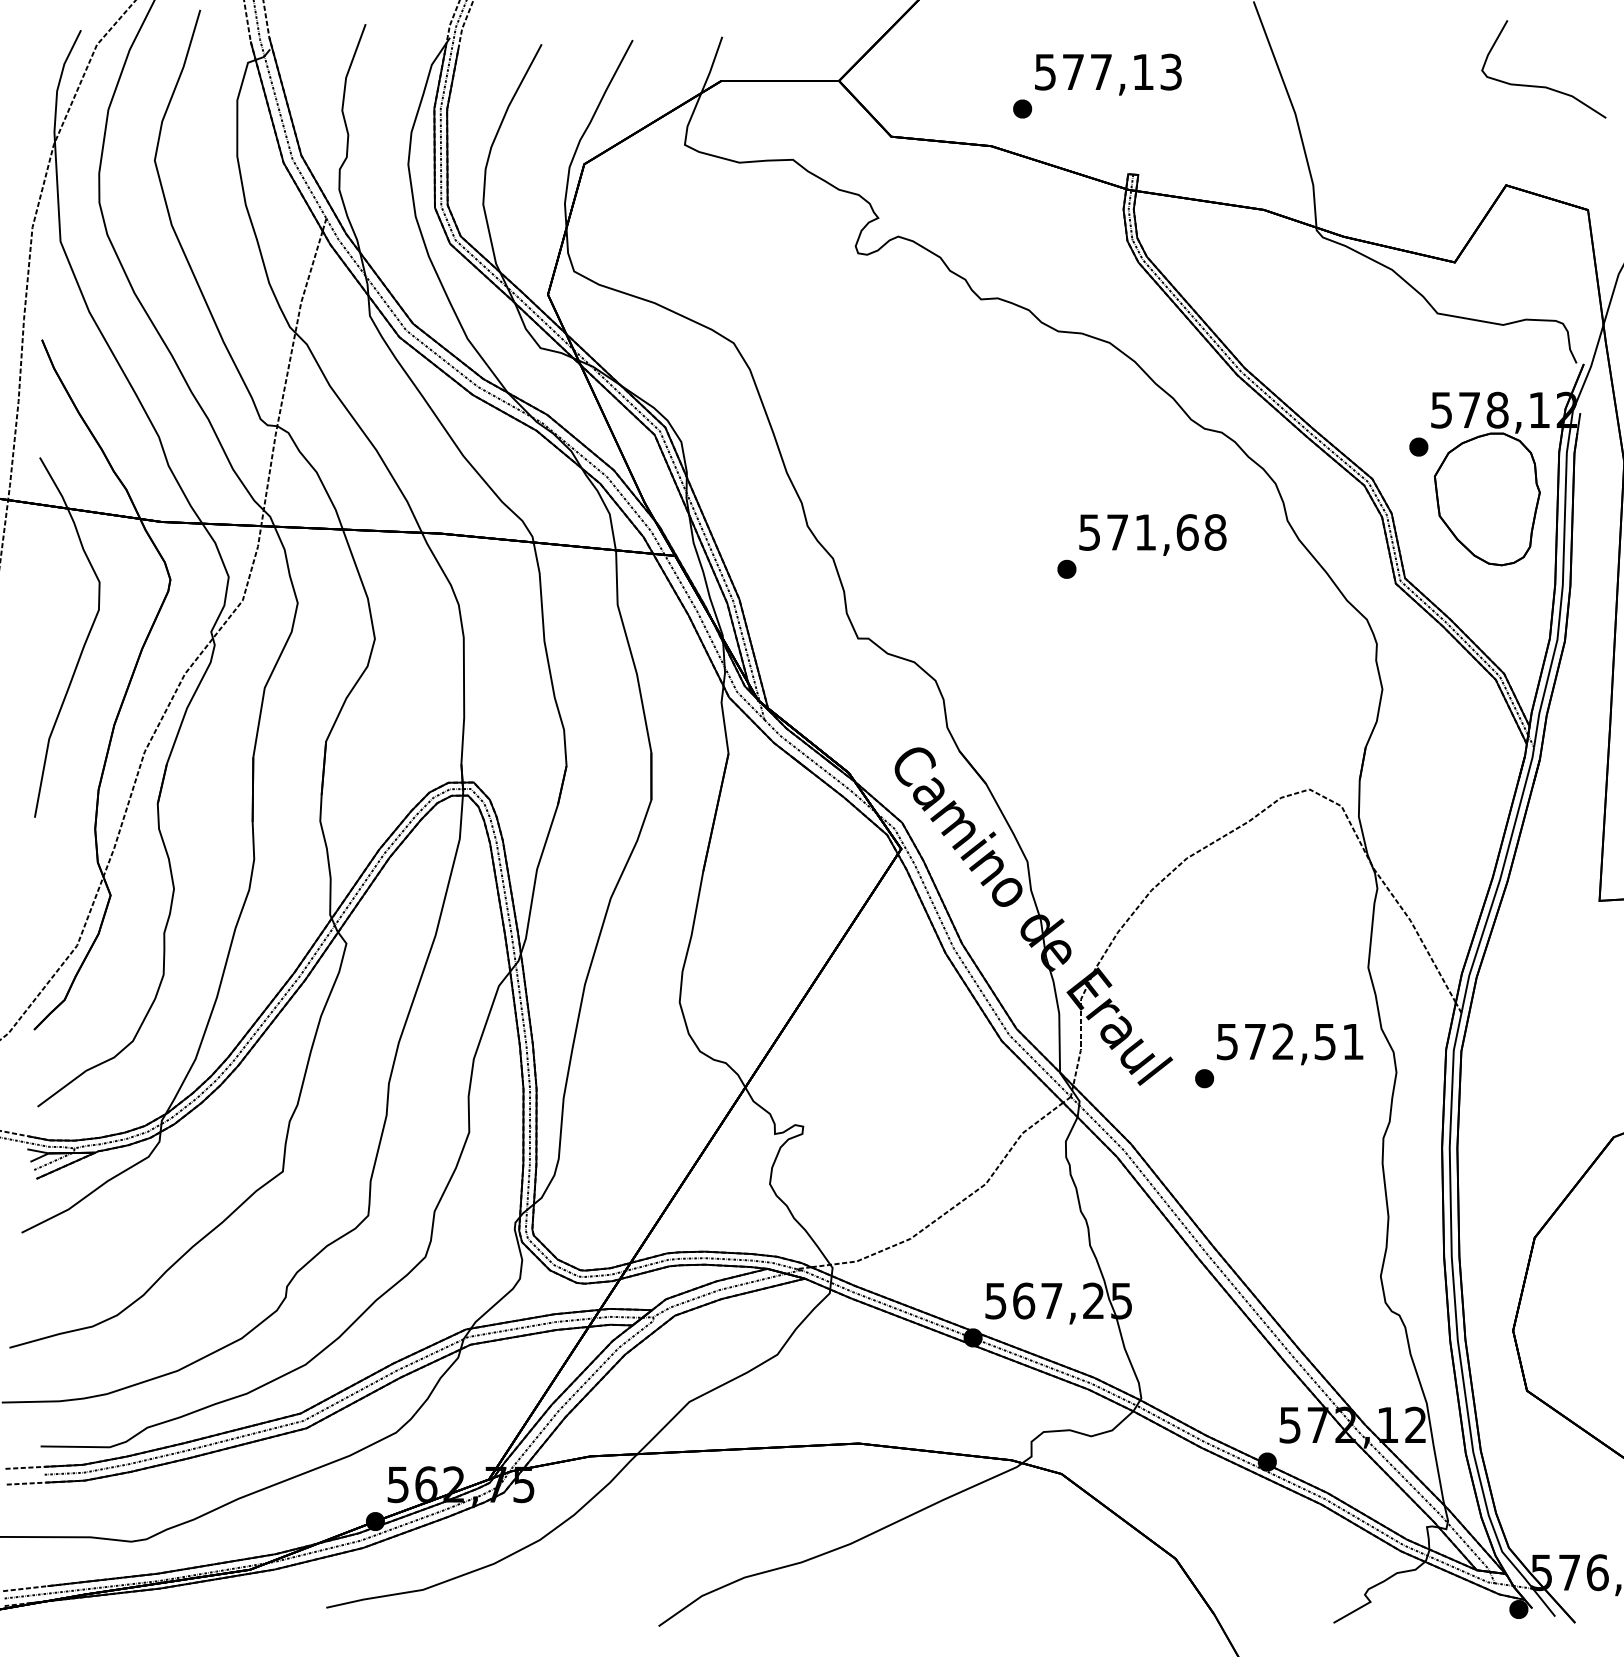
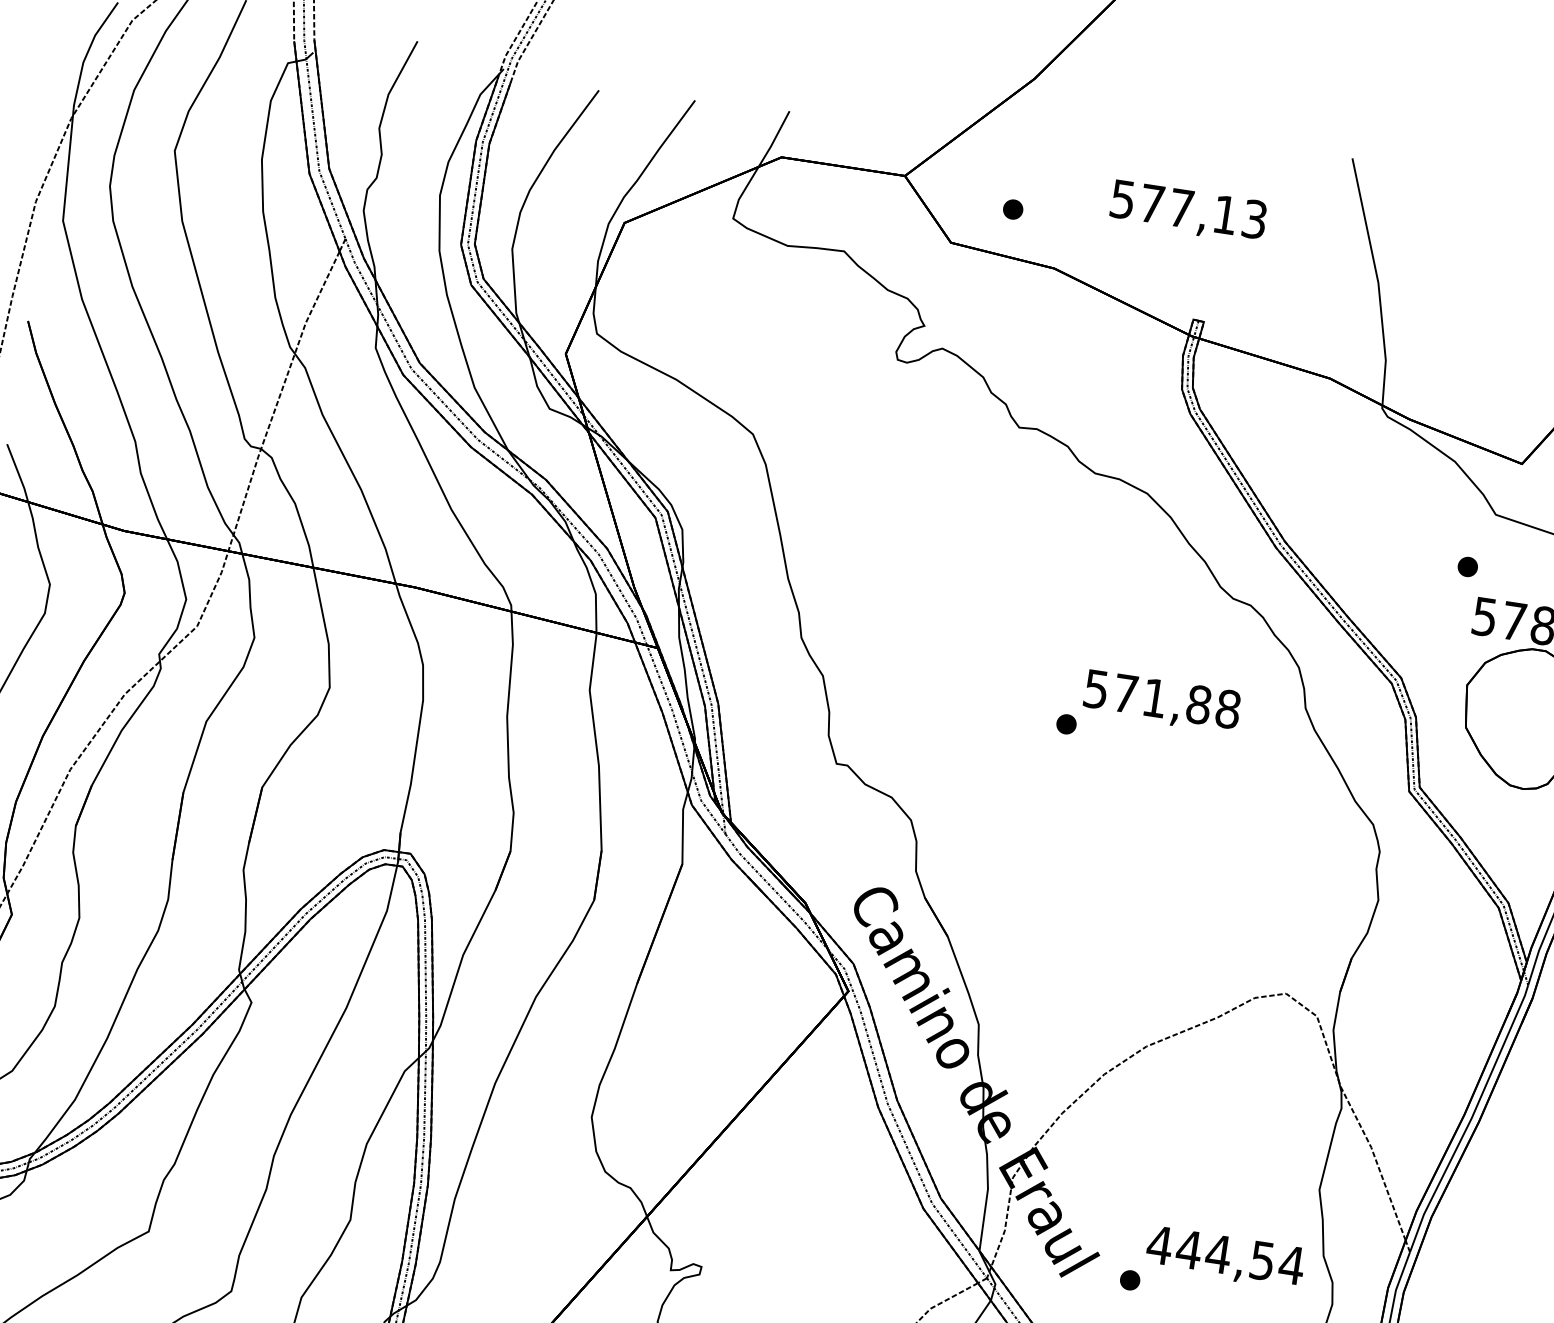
part: (1022, 108) -> (1013, 208), moved
part: (1418, 446) -> (1467, 566), moved
text: (1187, 532) -> (1198, 704), 571,68 -> 571,88
text: (1289, 1041) -> (1225, 1254), 572,51 -> 444,54

